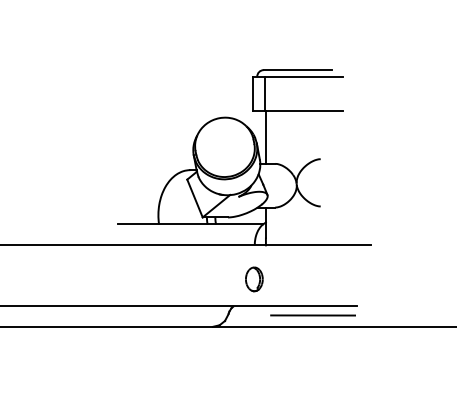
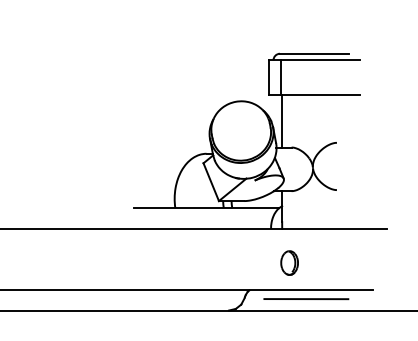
part: (254, 279) -> (289, 263), moved
line: (312, 315) -> (305, 299), moved

